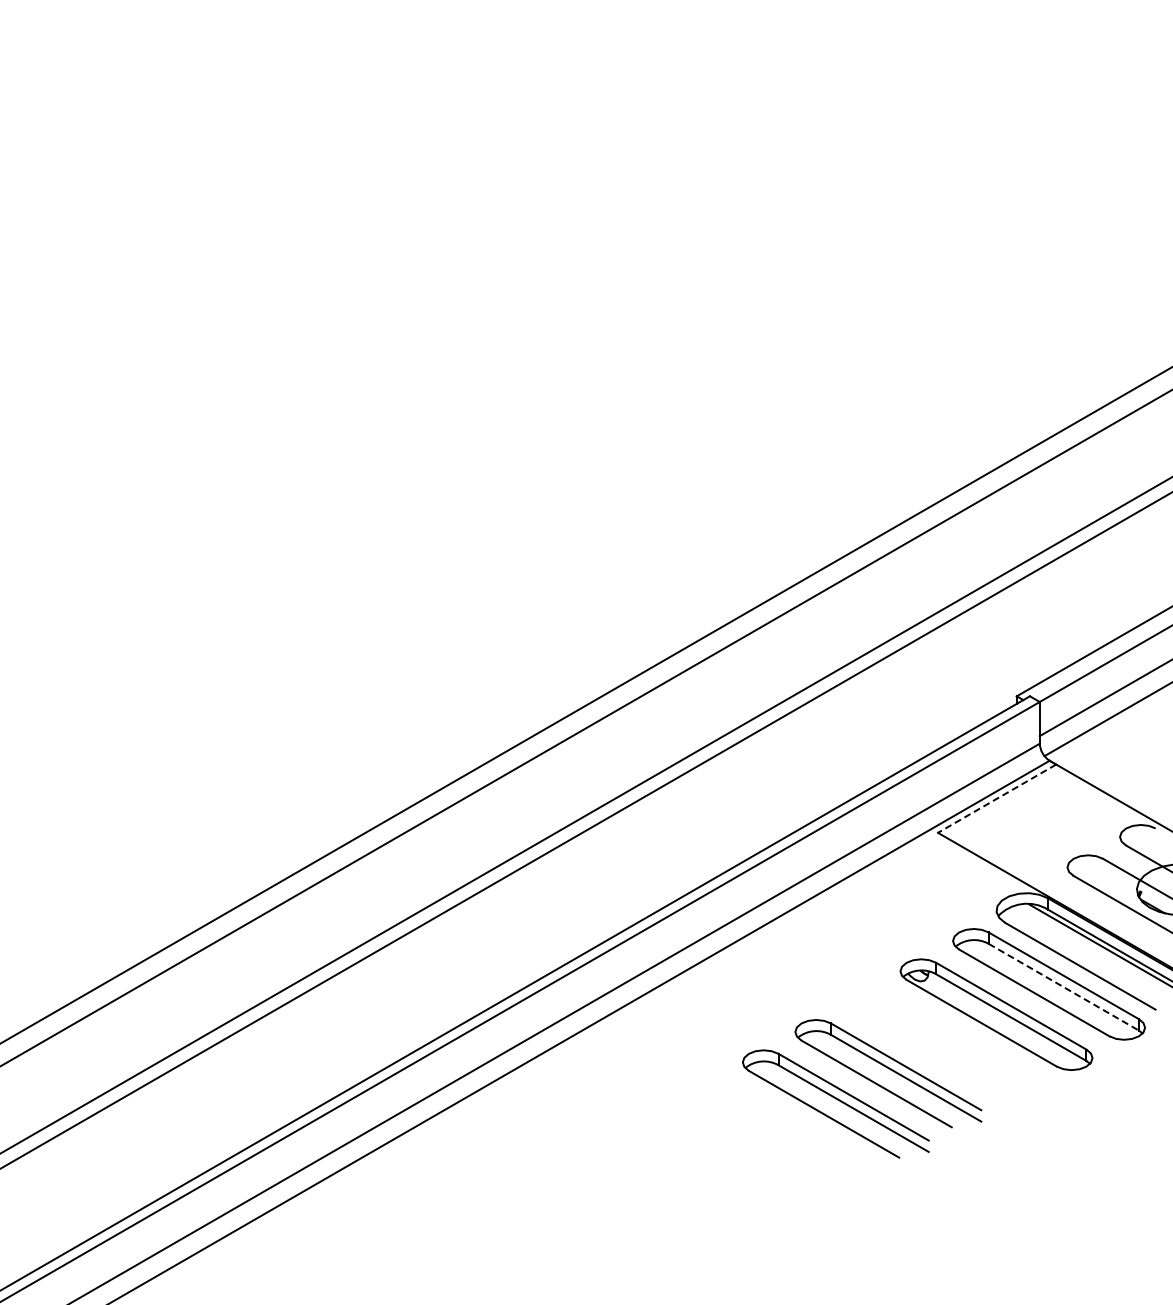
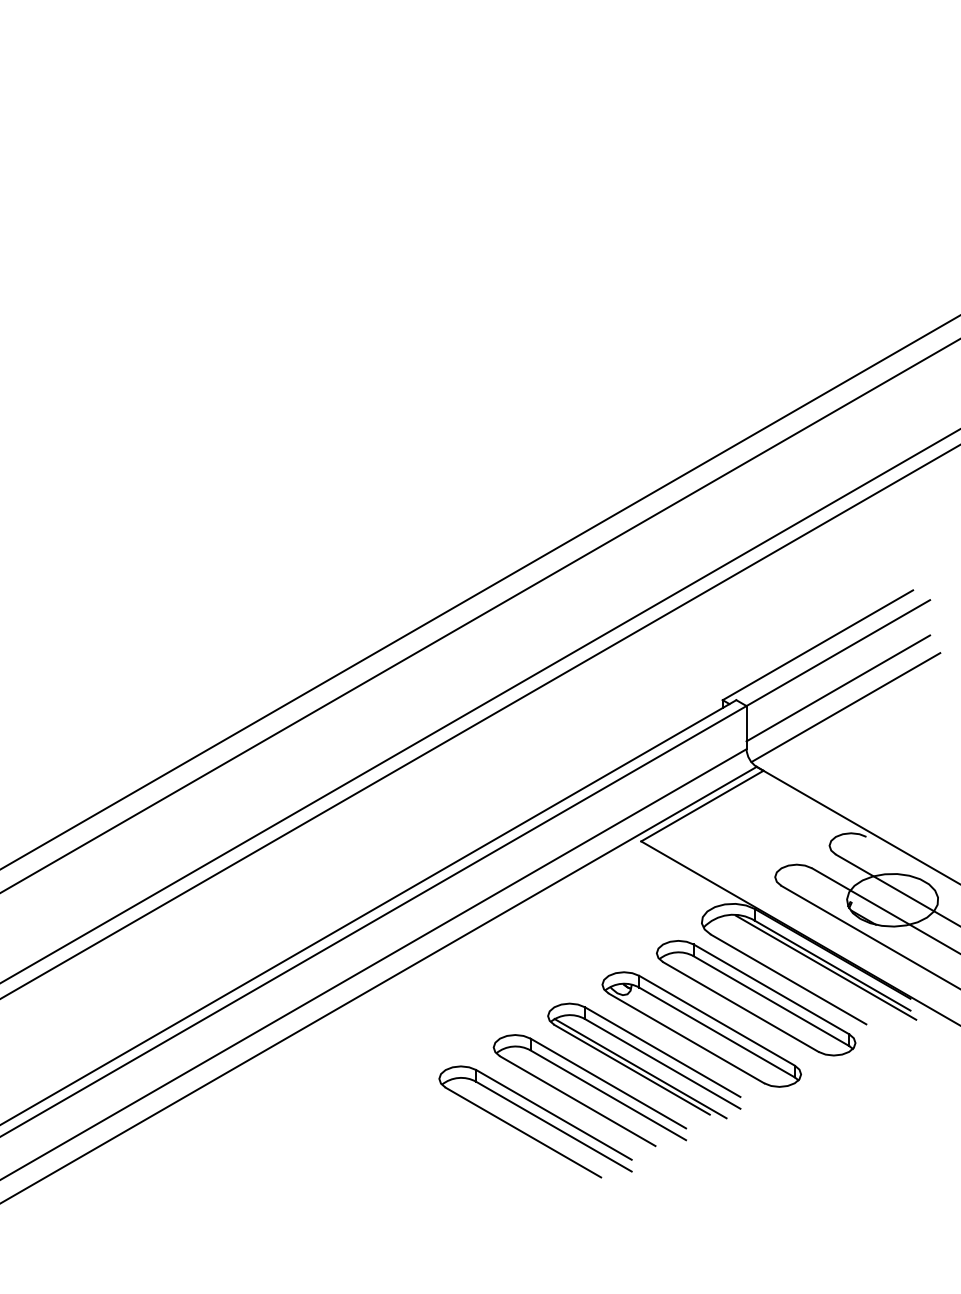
line: (996, 798) -> (701, 805), dashed -> solid
line: (1063, 987) -> (771, 1001), dashed -> solid
part: (940, 1044) -> (643, 1060), added

